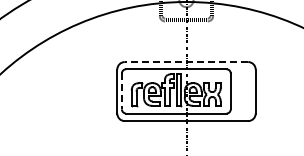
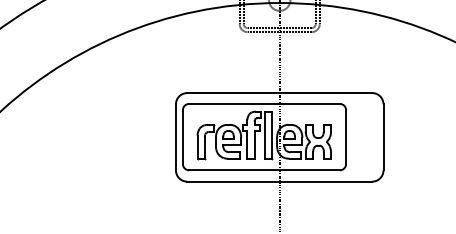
line: (186, 62) -> (279, 93), dashed -> solid
line: (121, 91) -> (182, 137), dashed -> solid

